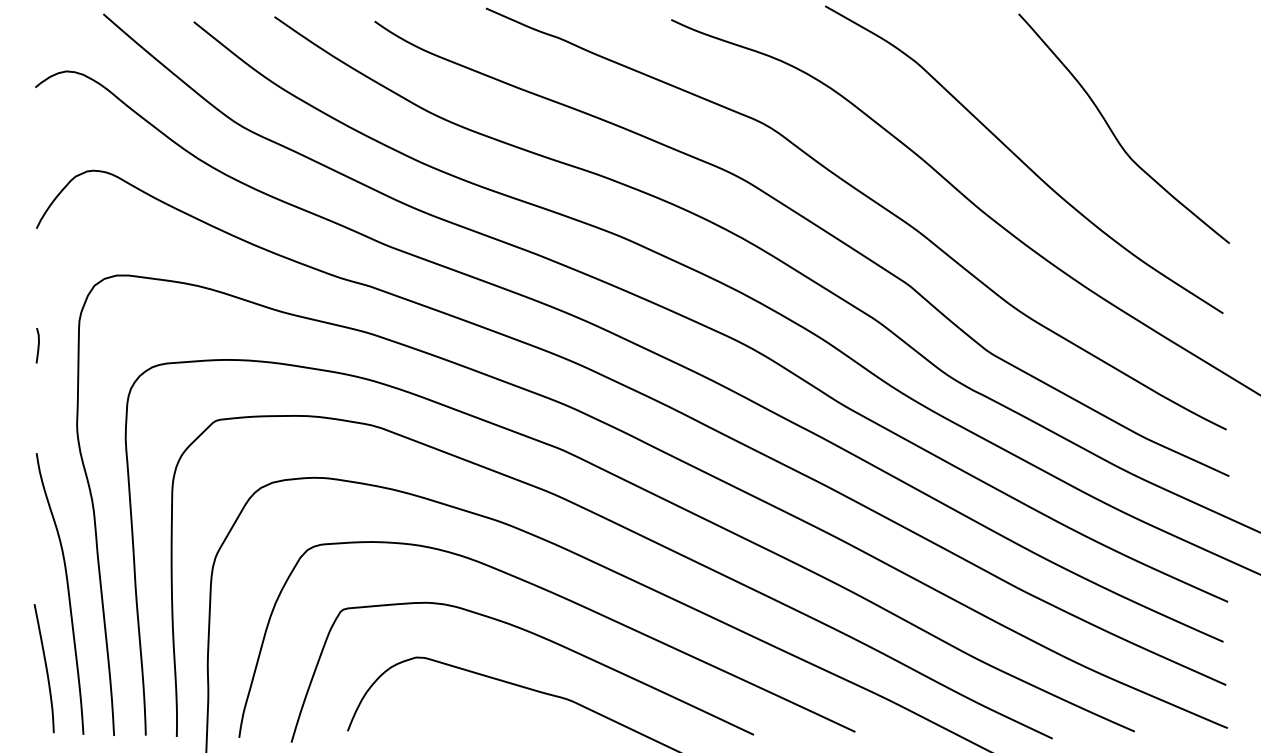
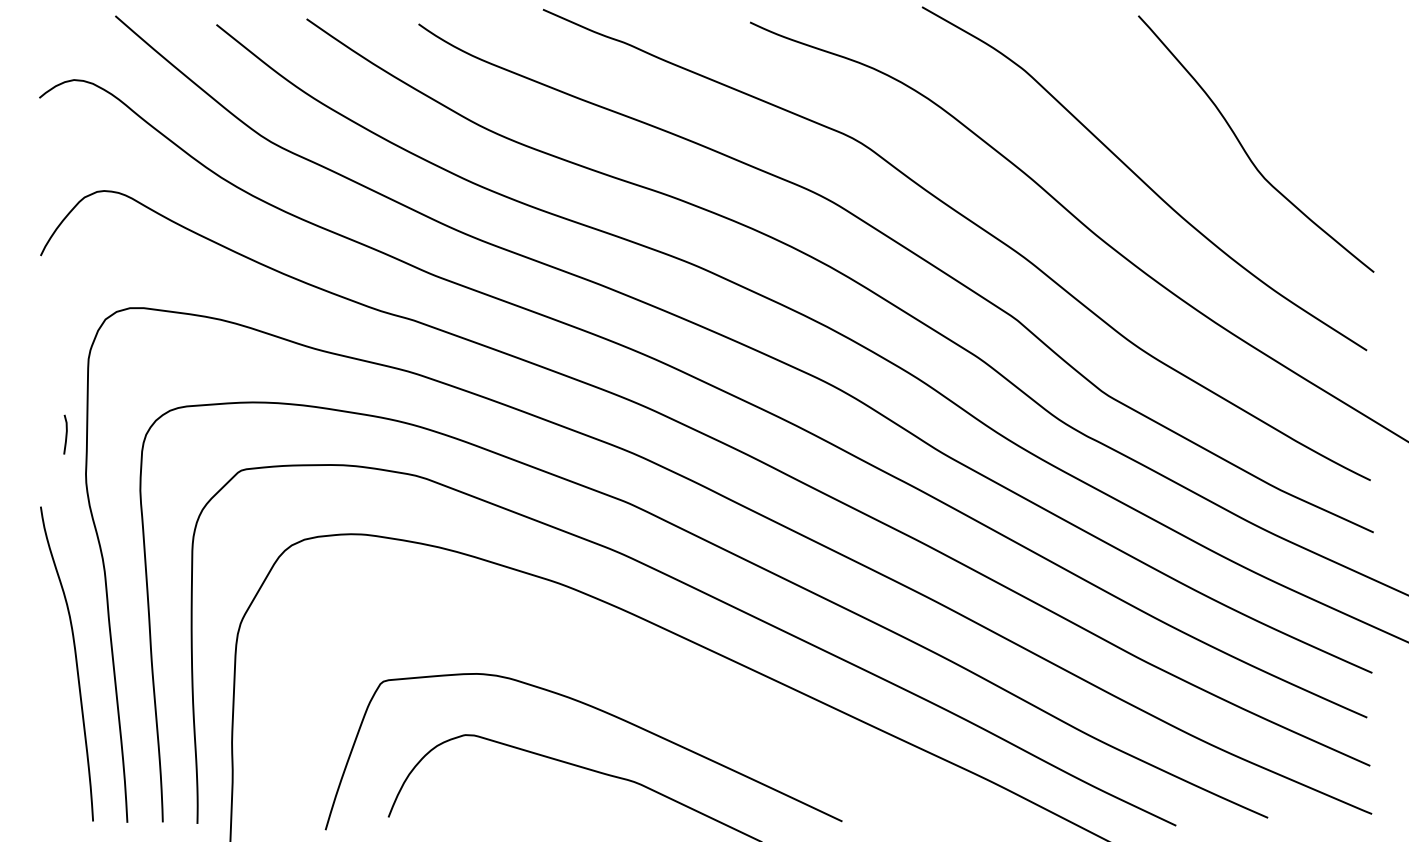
line: (37, 345) -> (65, 434), moved
curve: (564, 599) -> (630, 670), removed
curve: (45, 668) -> (50, 747), removed

